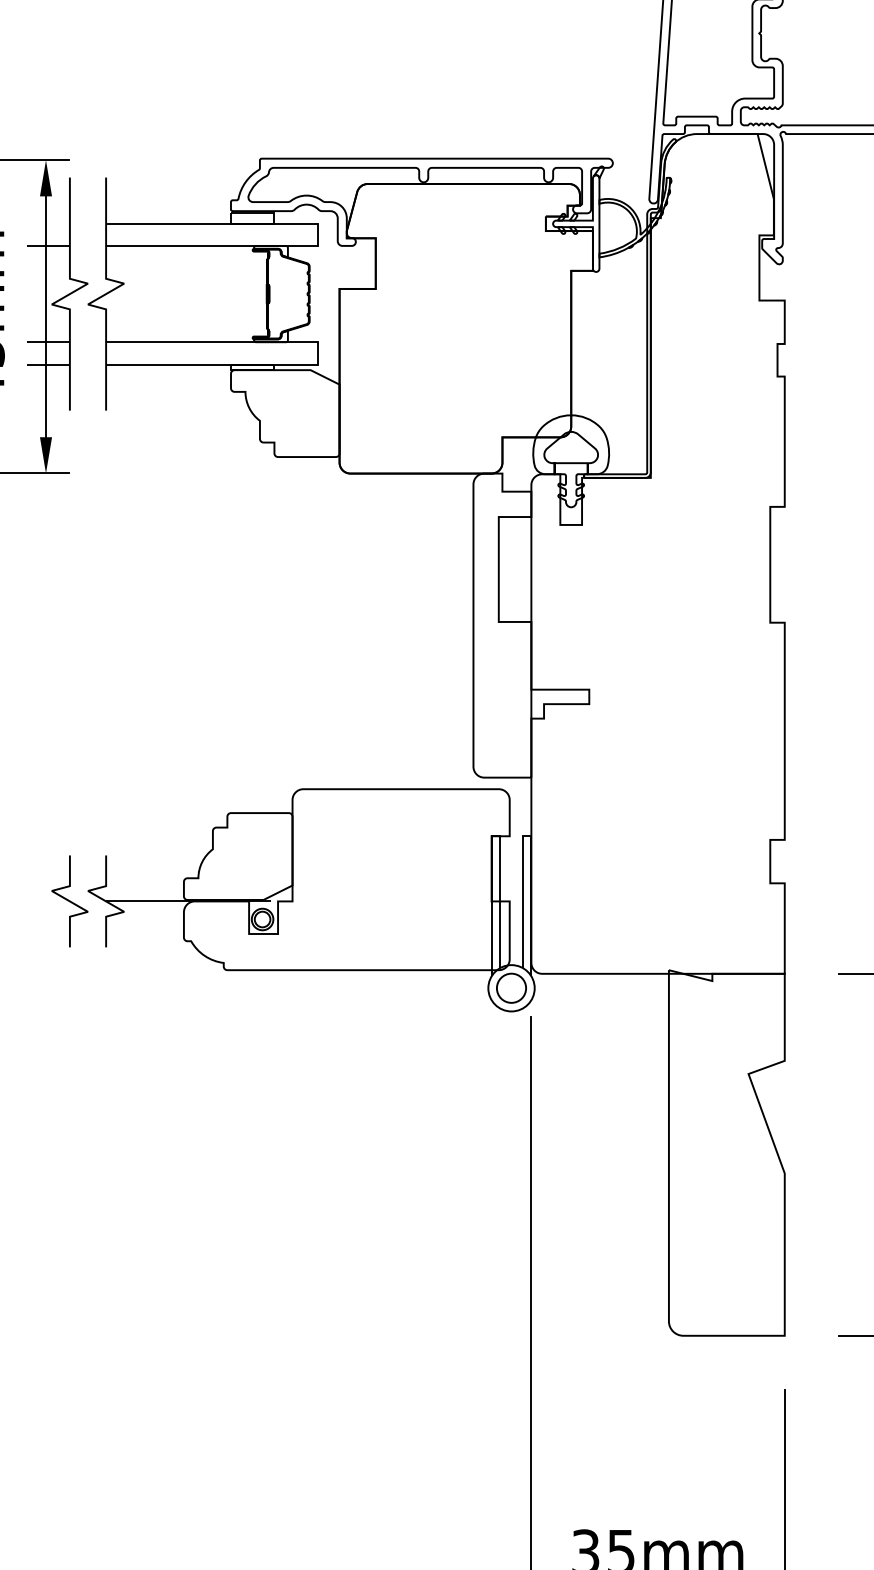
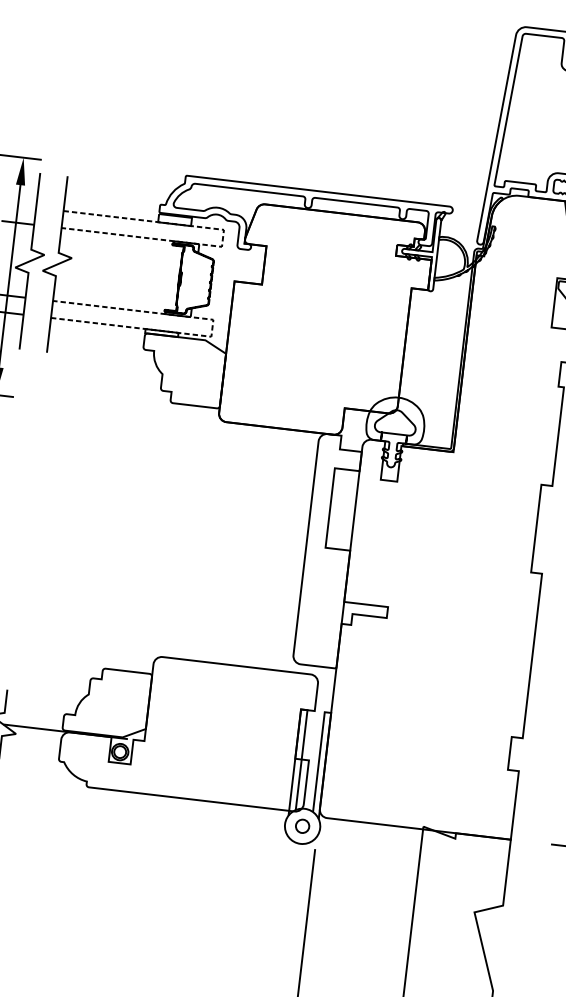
line: (317, 235) -> (222, 238), solid -> dashed
line: (317, 352) -> (212, 327), solid -> dashed
circle: (511, 987) -> (302, 825), size x0.6

